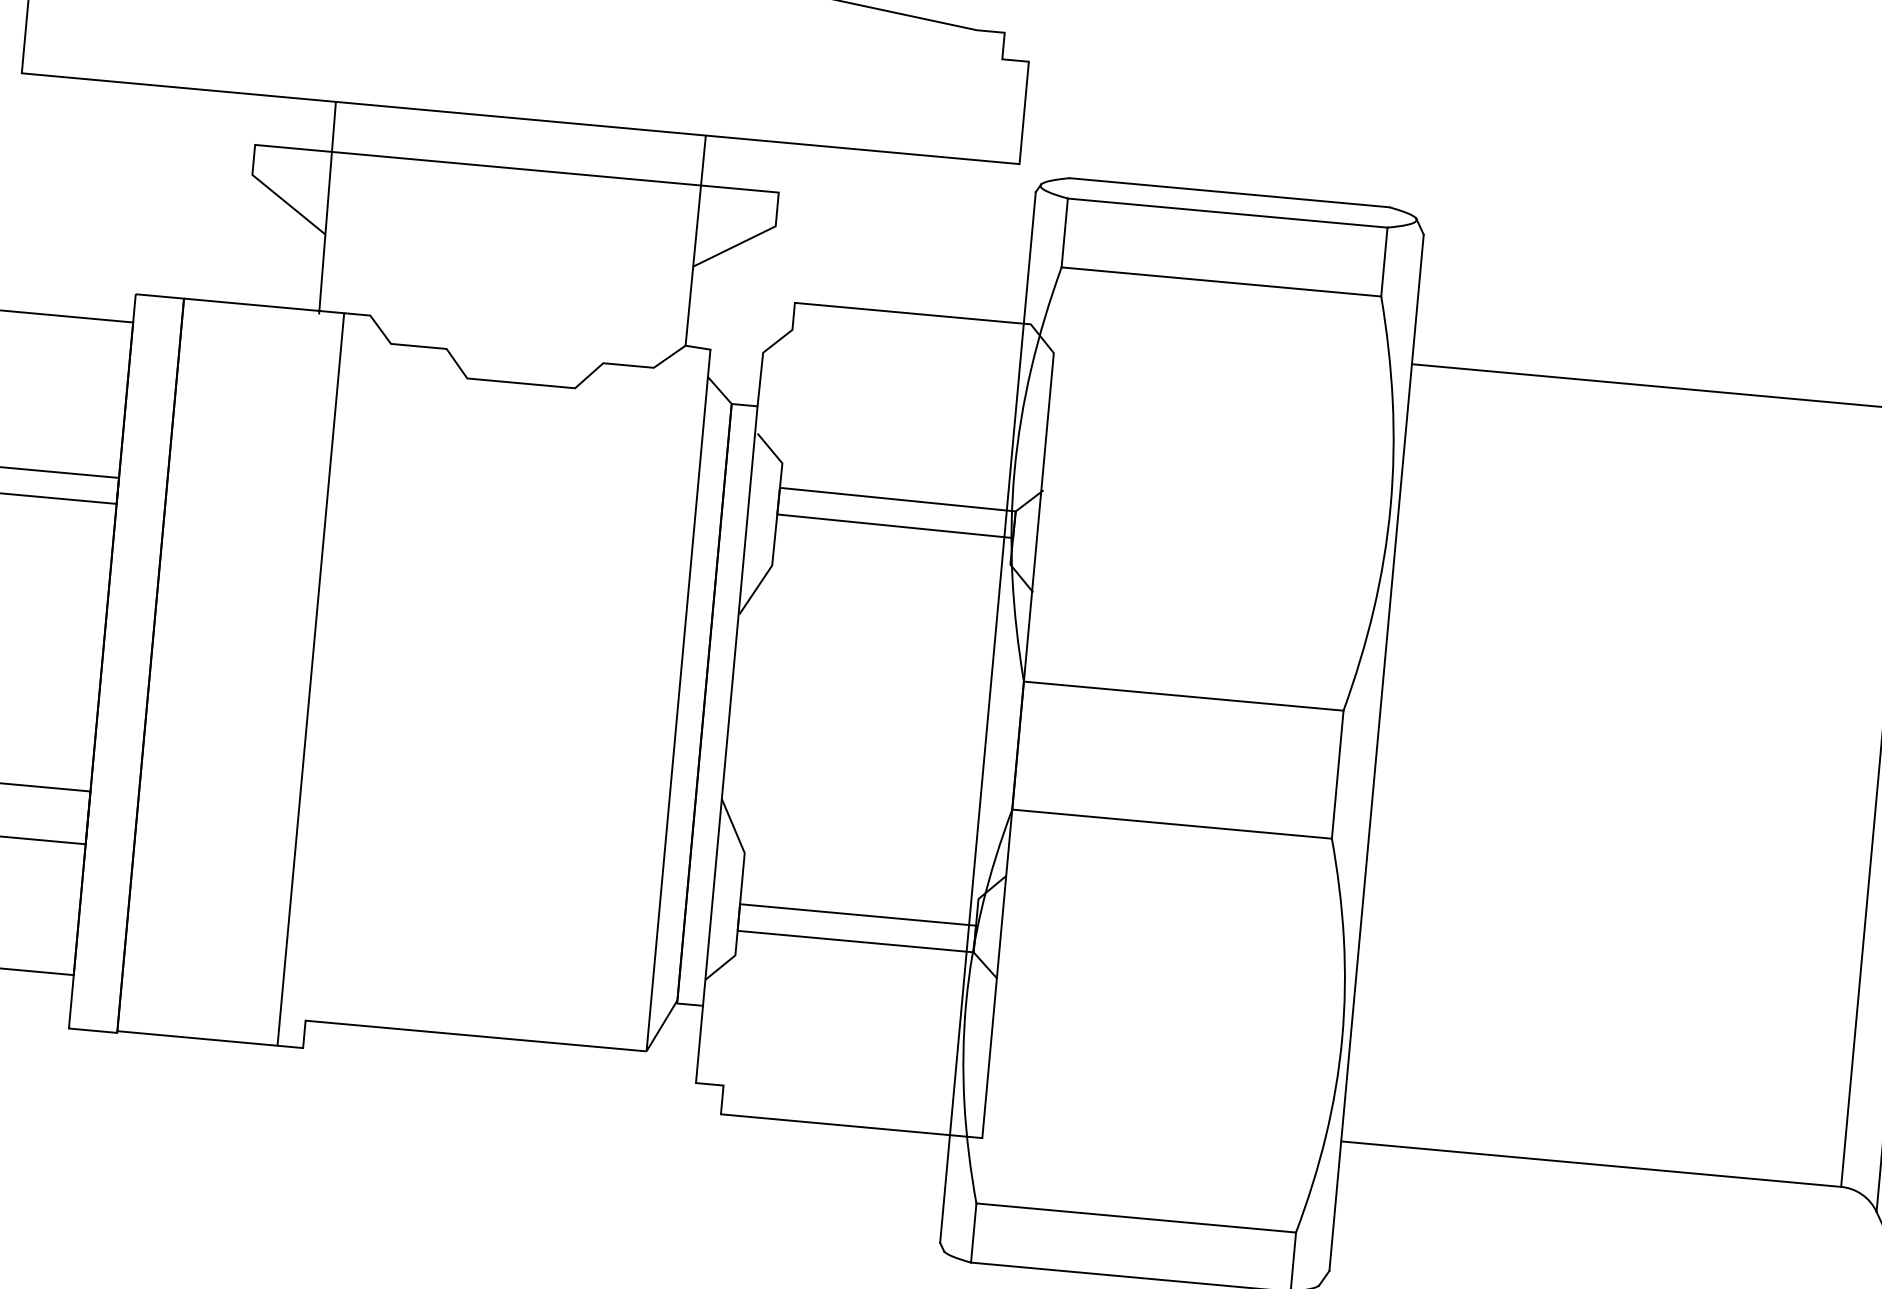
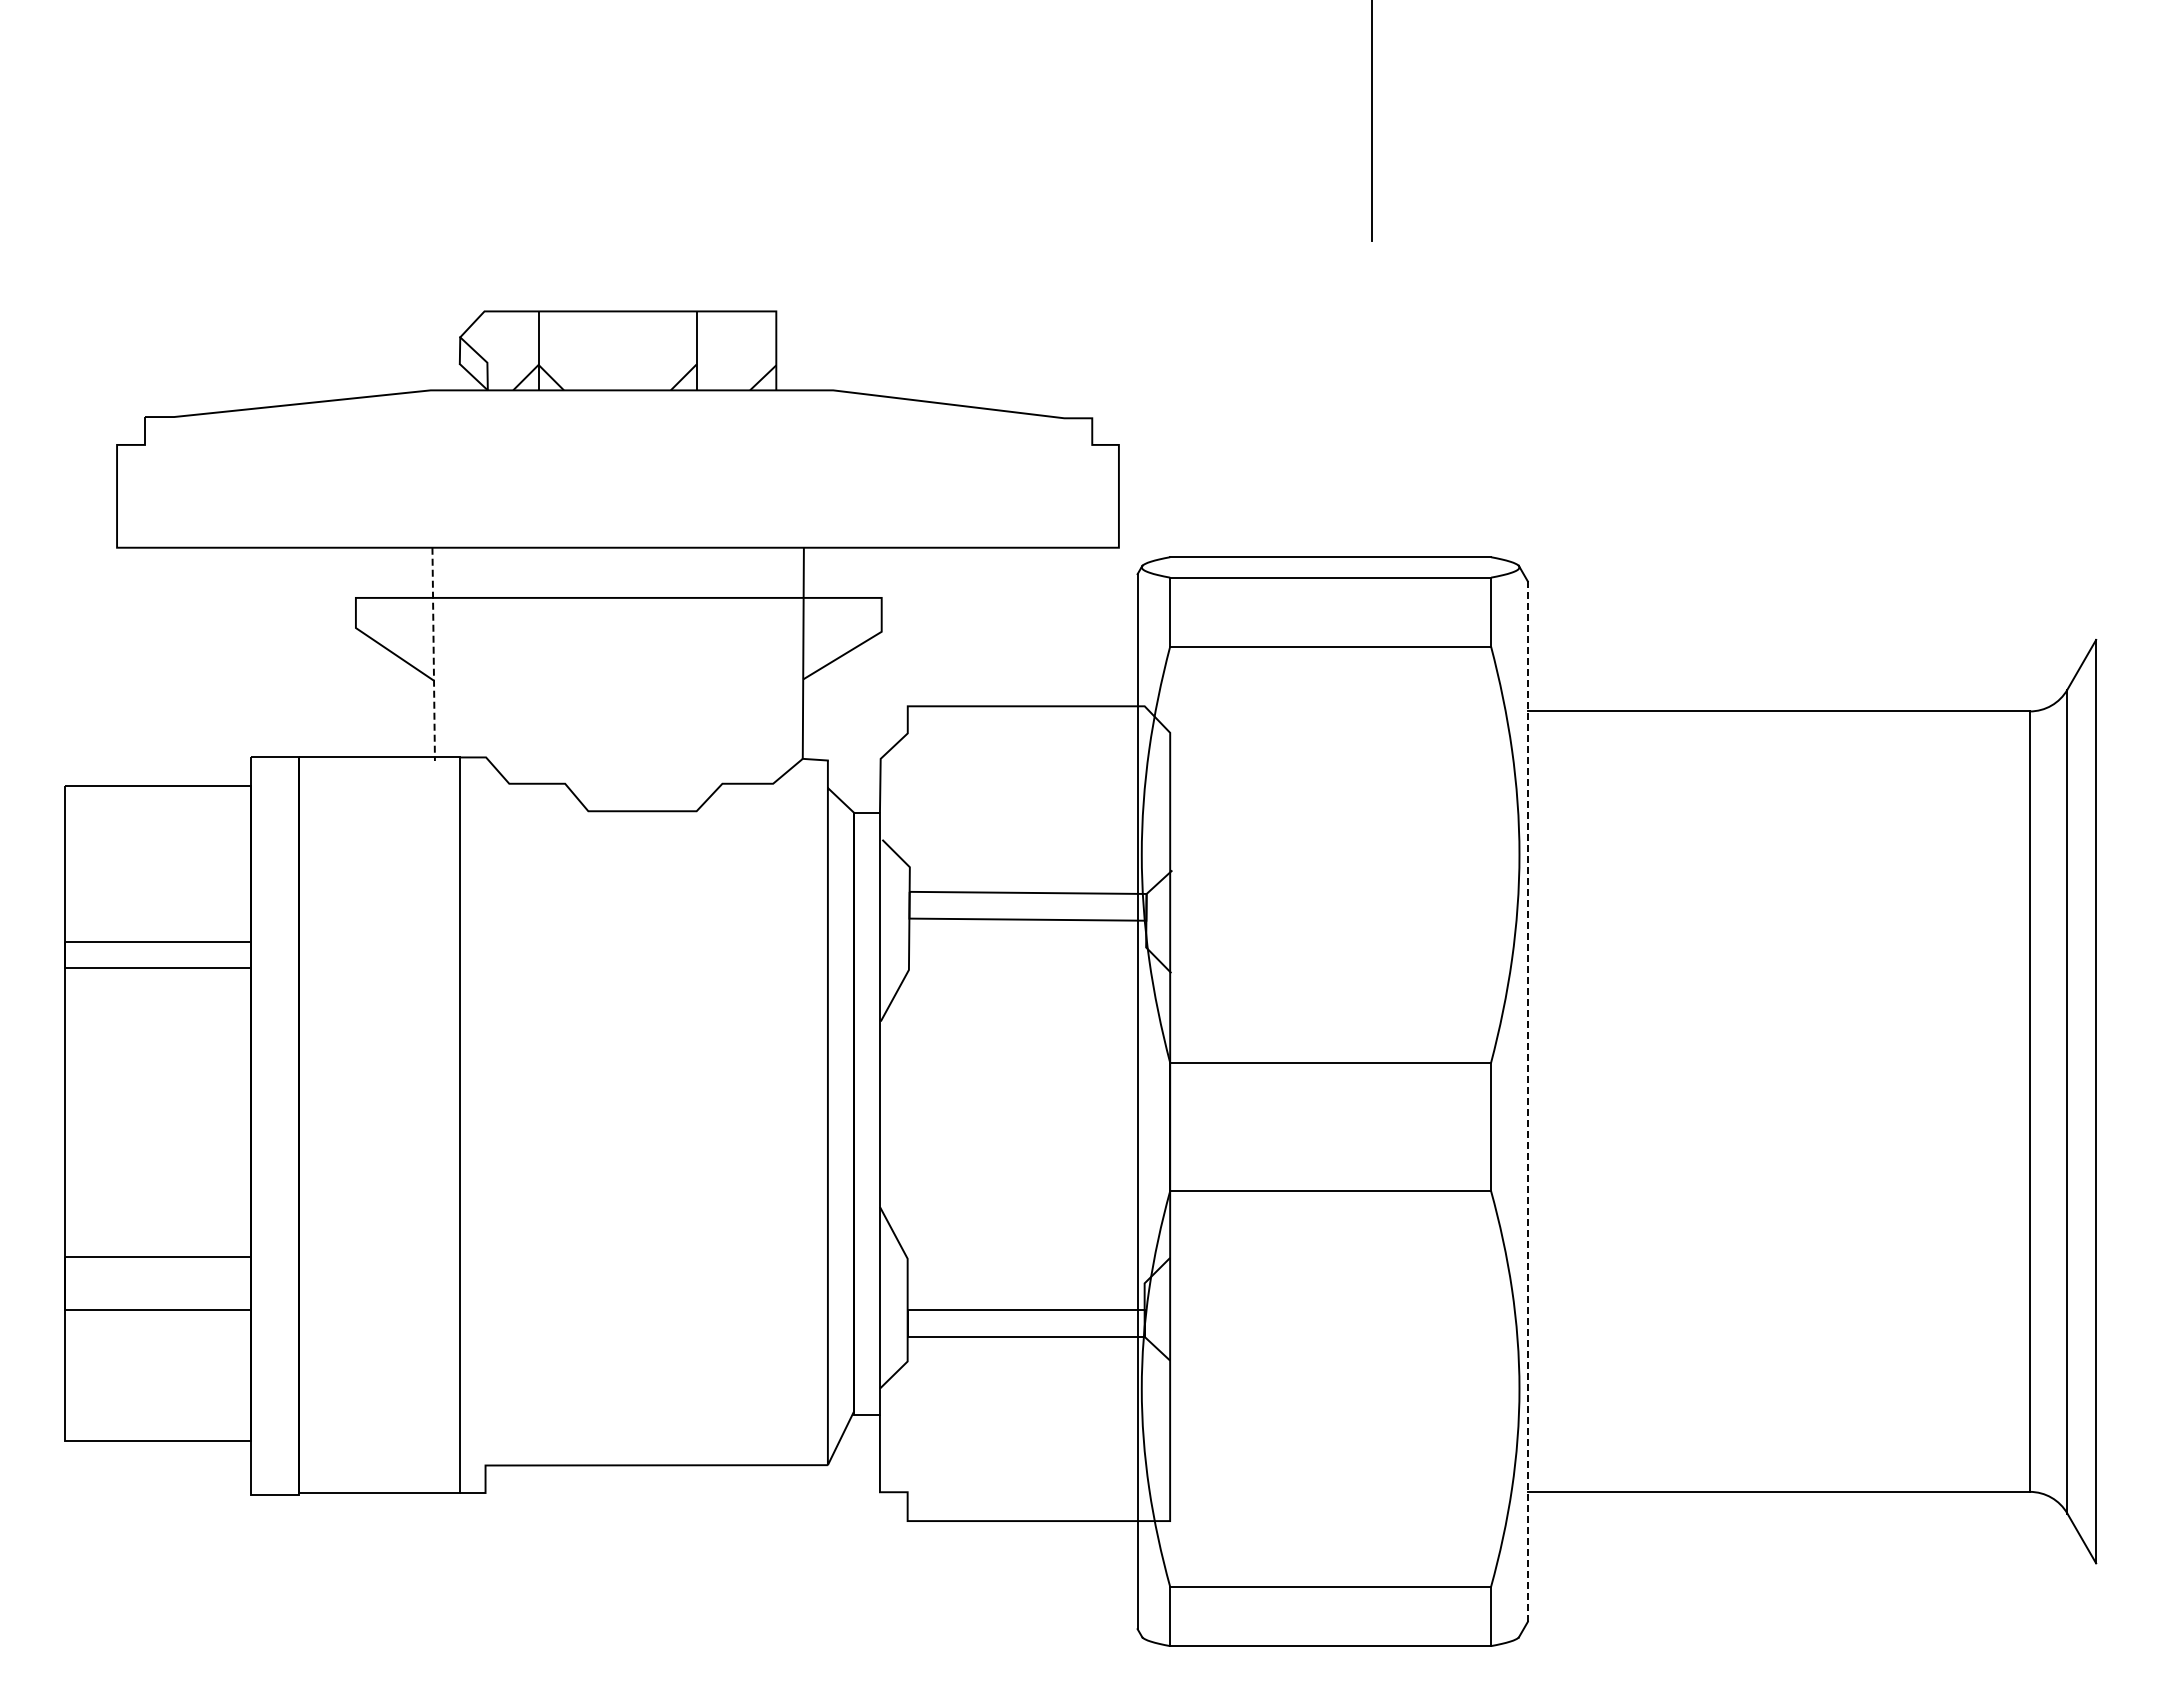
line: (327, 208) -> (433, 654), solid -> dashed
line: (1376, 753) -> (1527, 1102), solid -> dashed

